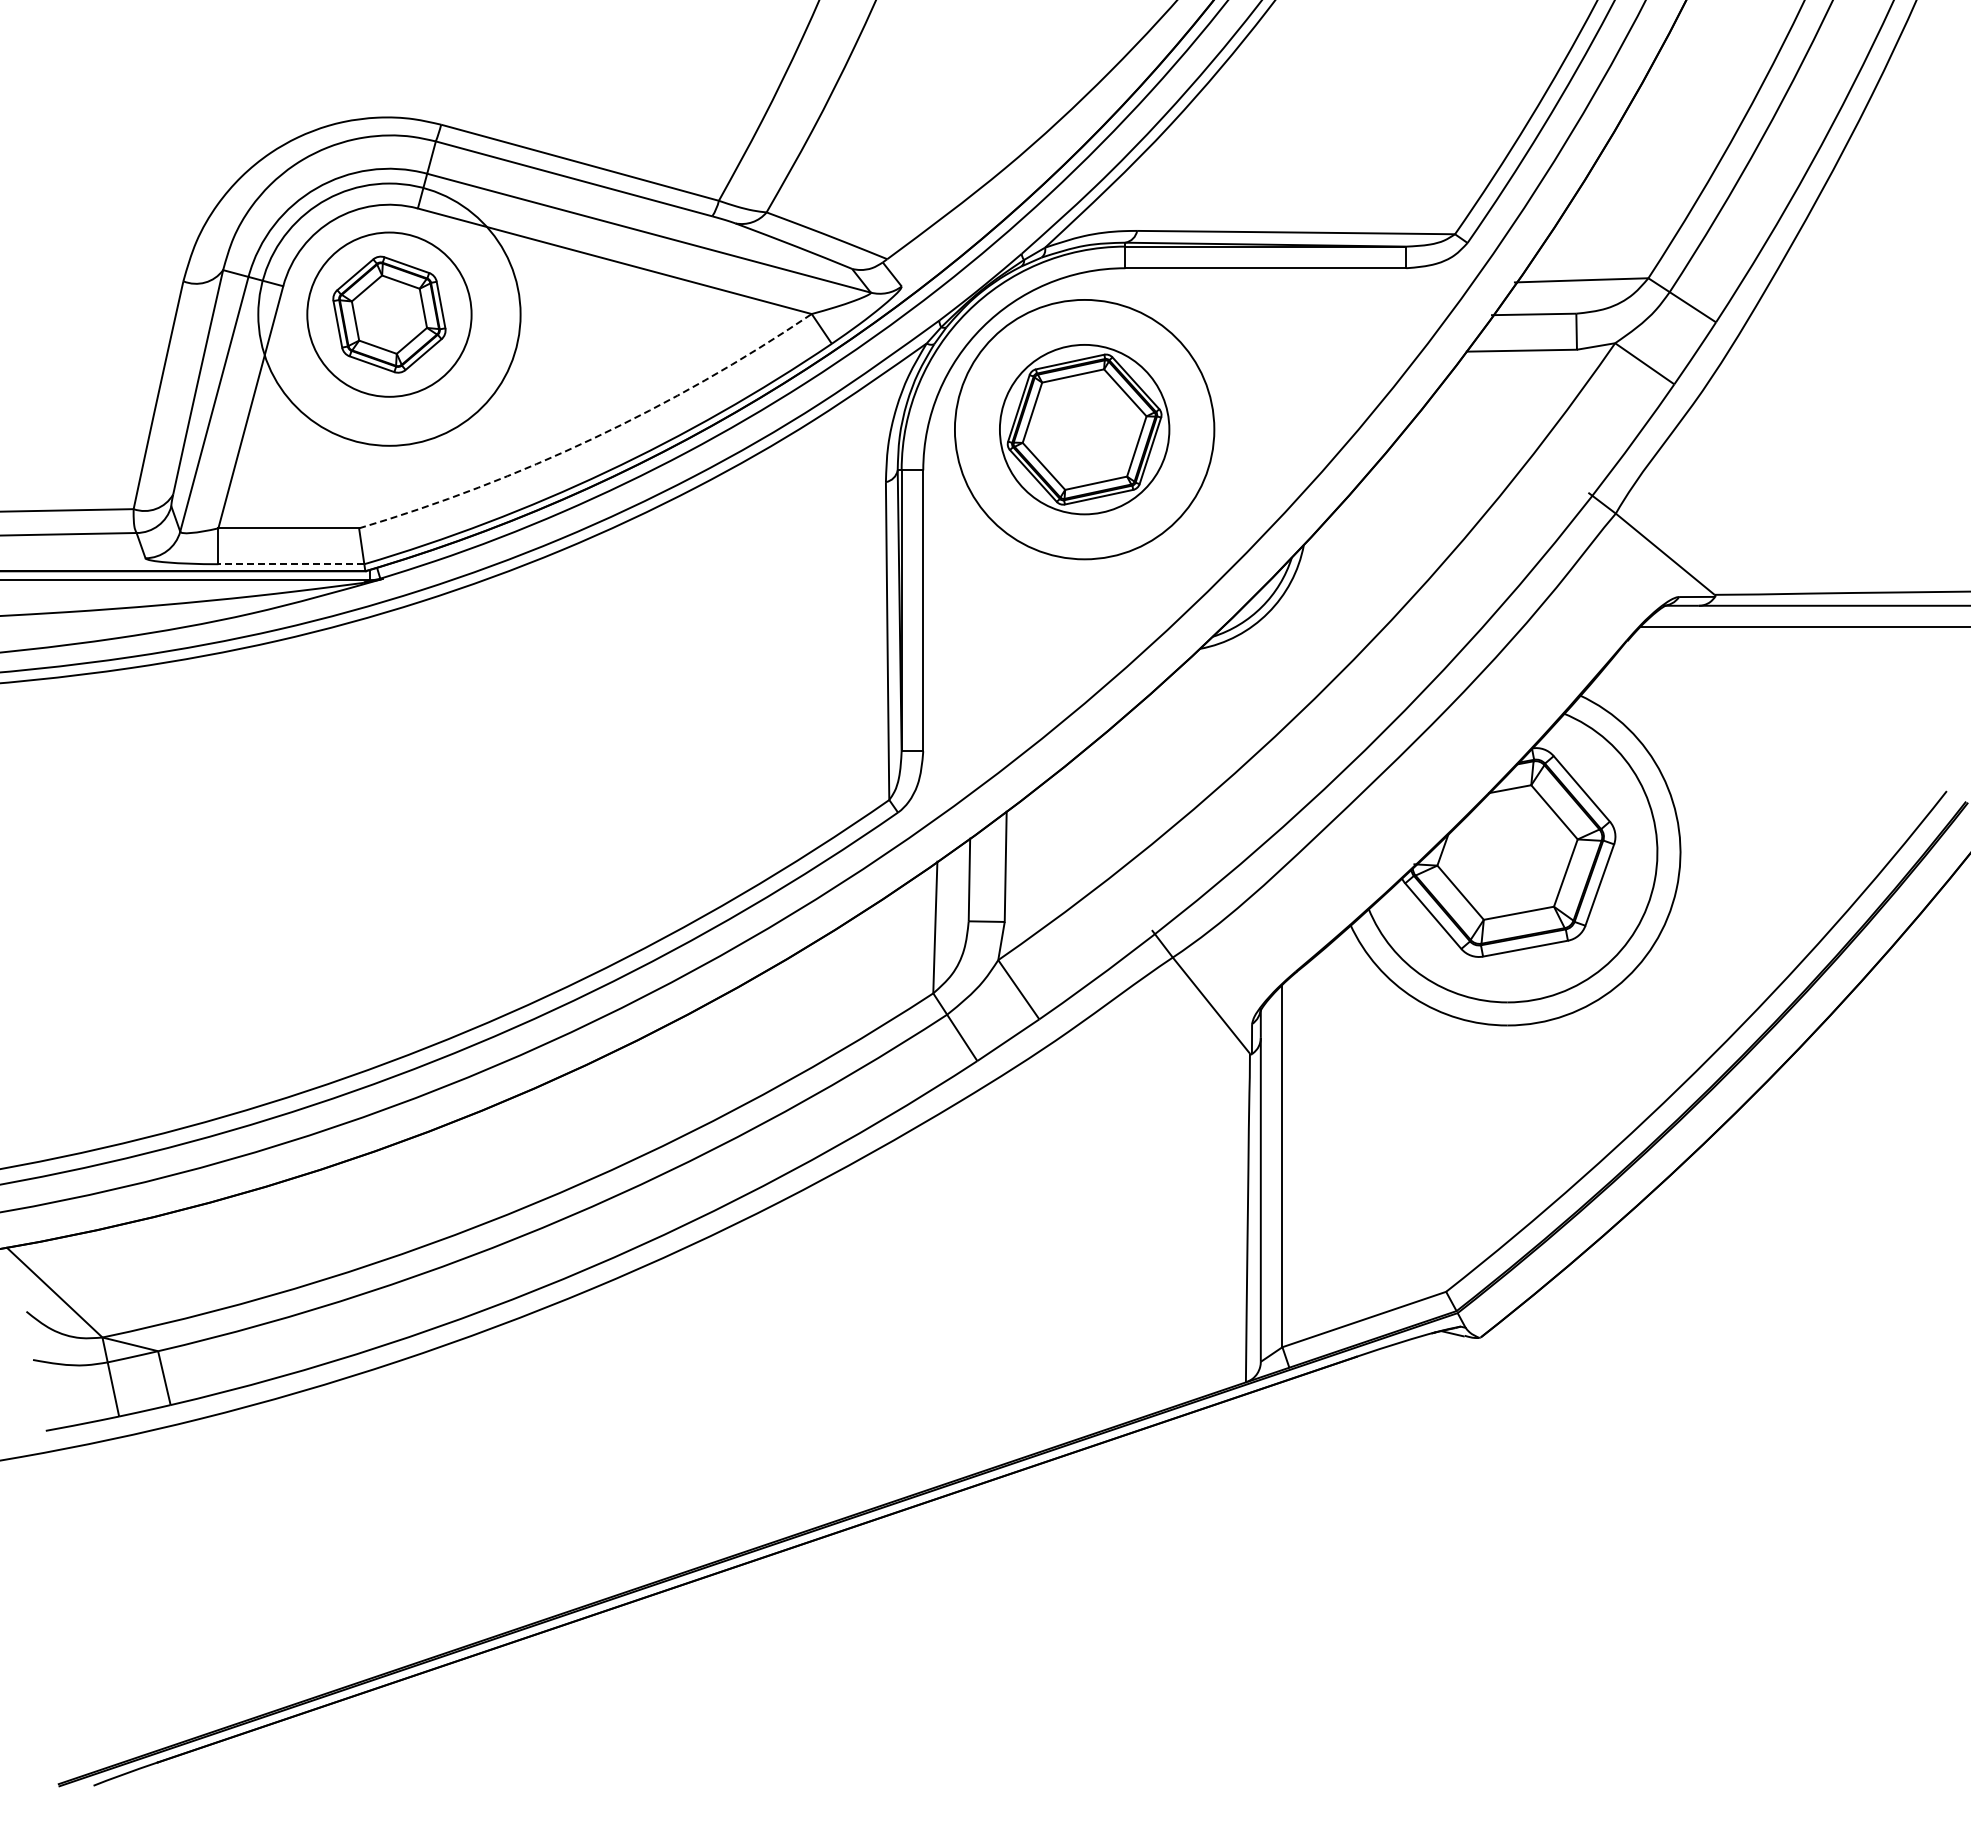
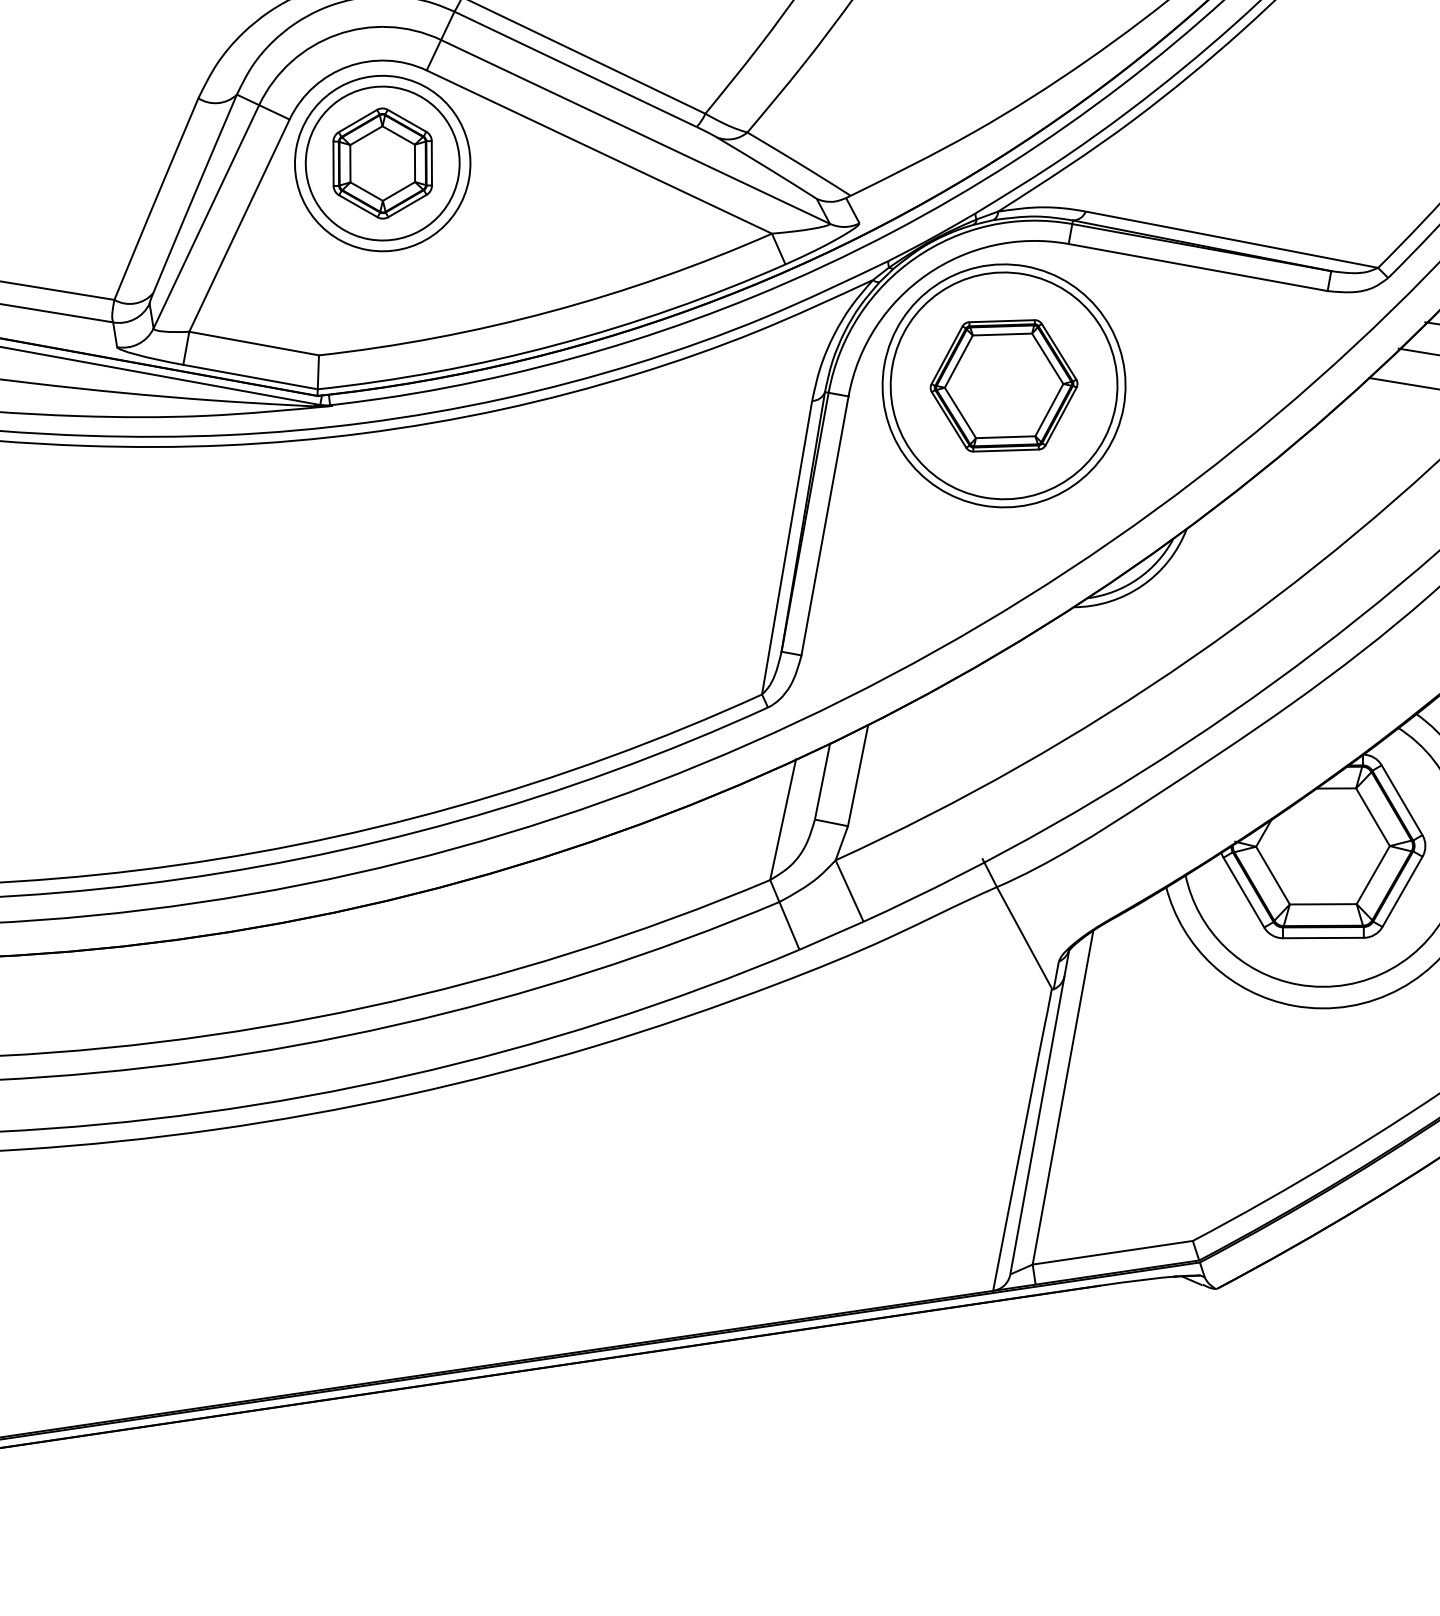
circle: (389, 314) -> (382, 163), size x0.71
circle: (1084, 429) -> (1003, 385), size x1.43
arc: (593, 438) -> (550, 311), dashed -> solid
line: (291, 564) -> (250, 377), dashed -> solid

